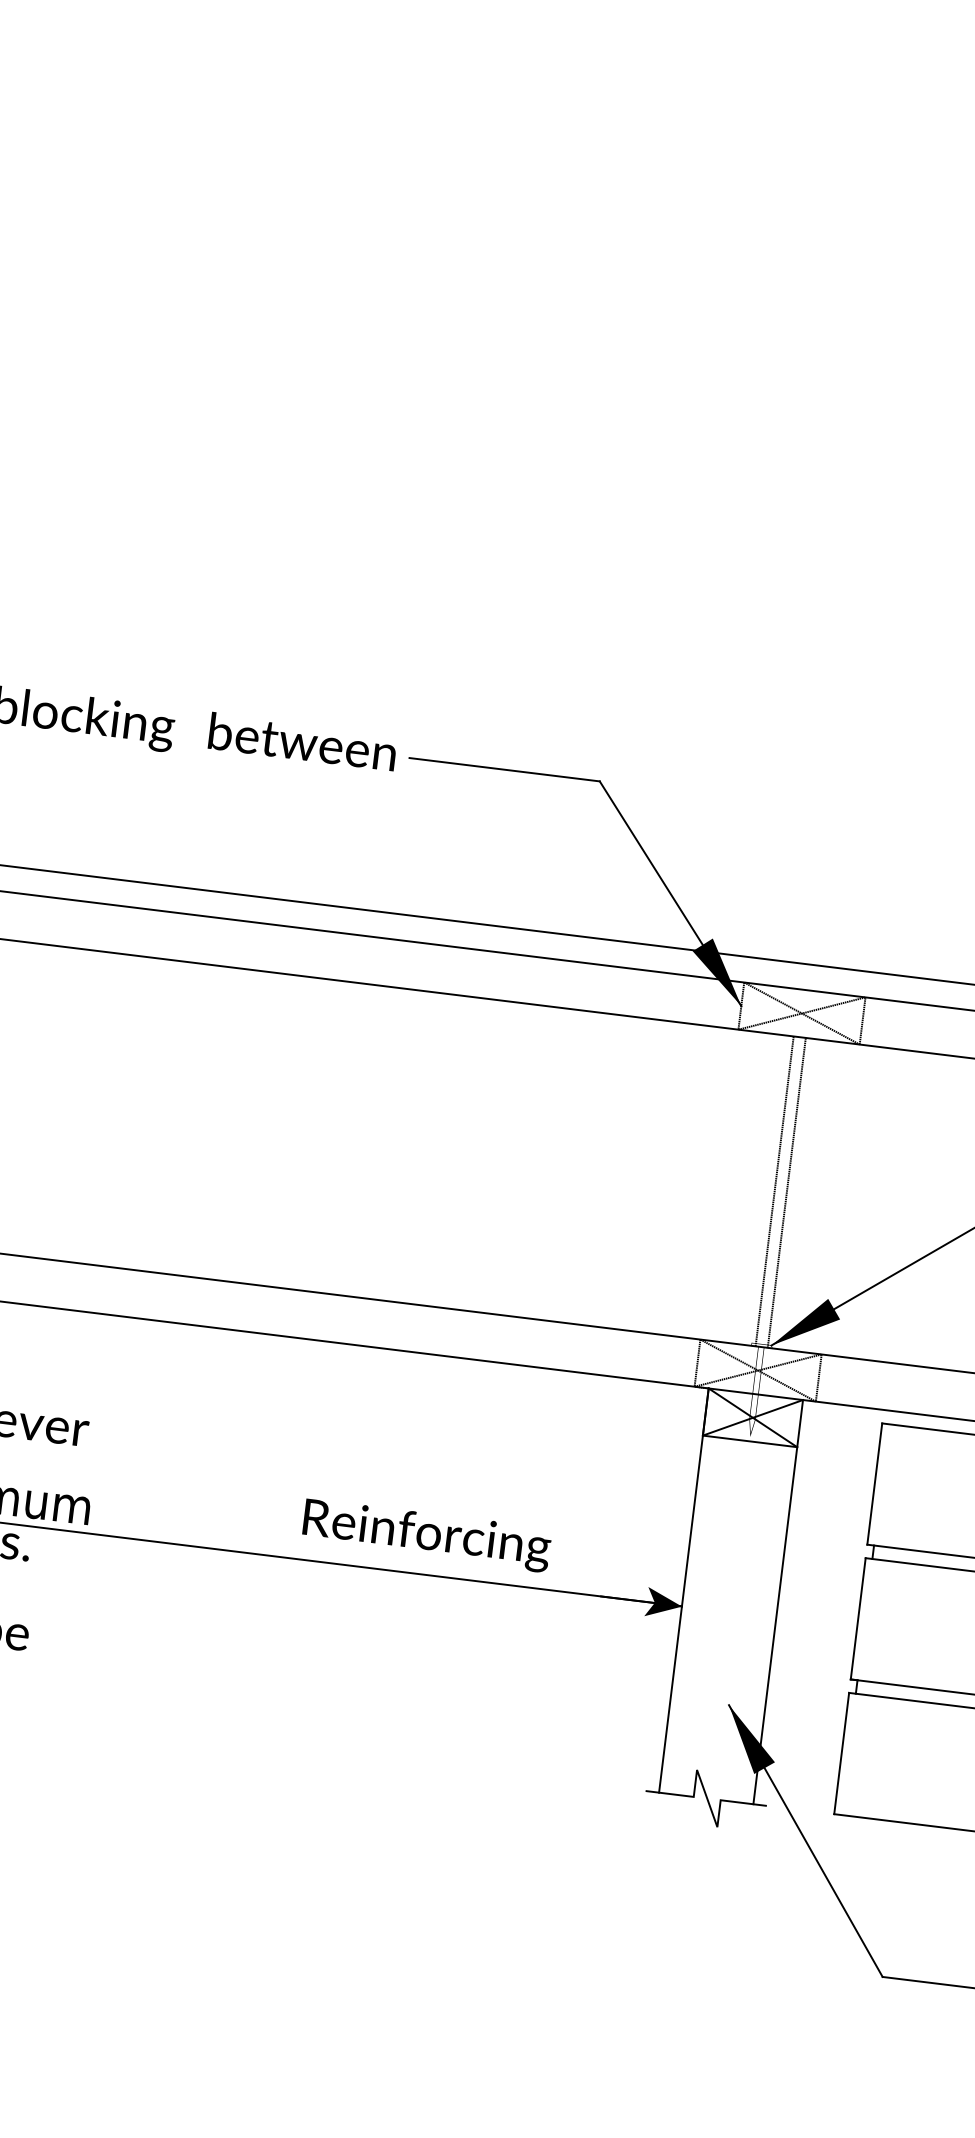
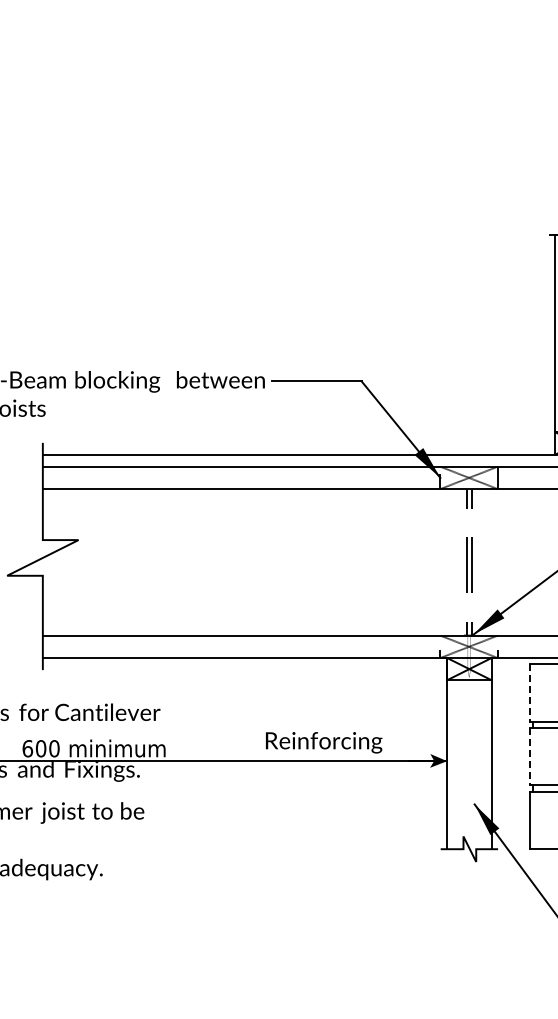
line: (873, 1484) -> (529, 693), solid -> dashed
line: (857, 1618) -> (529, 756), solid -> dashed

